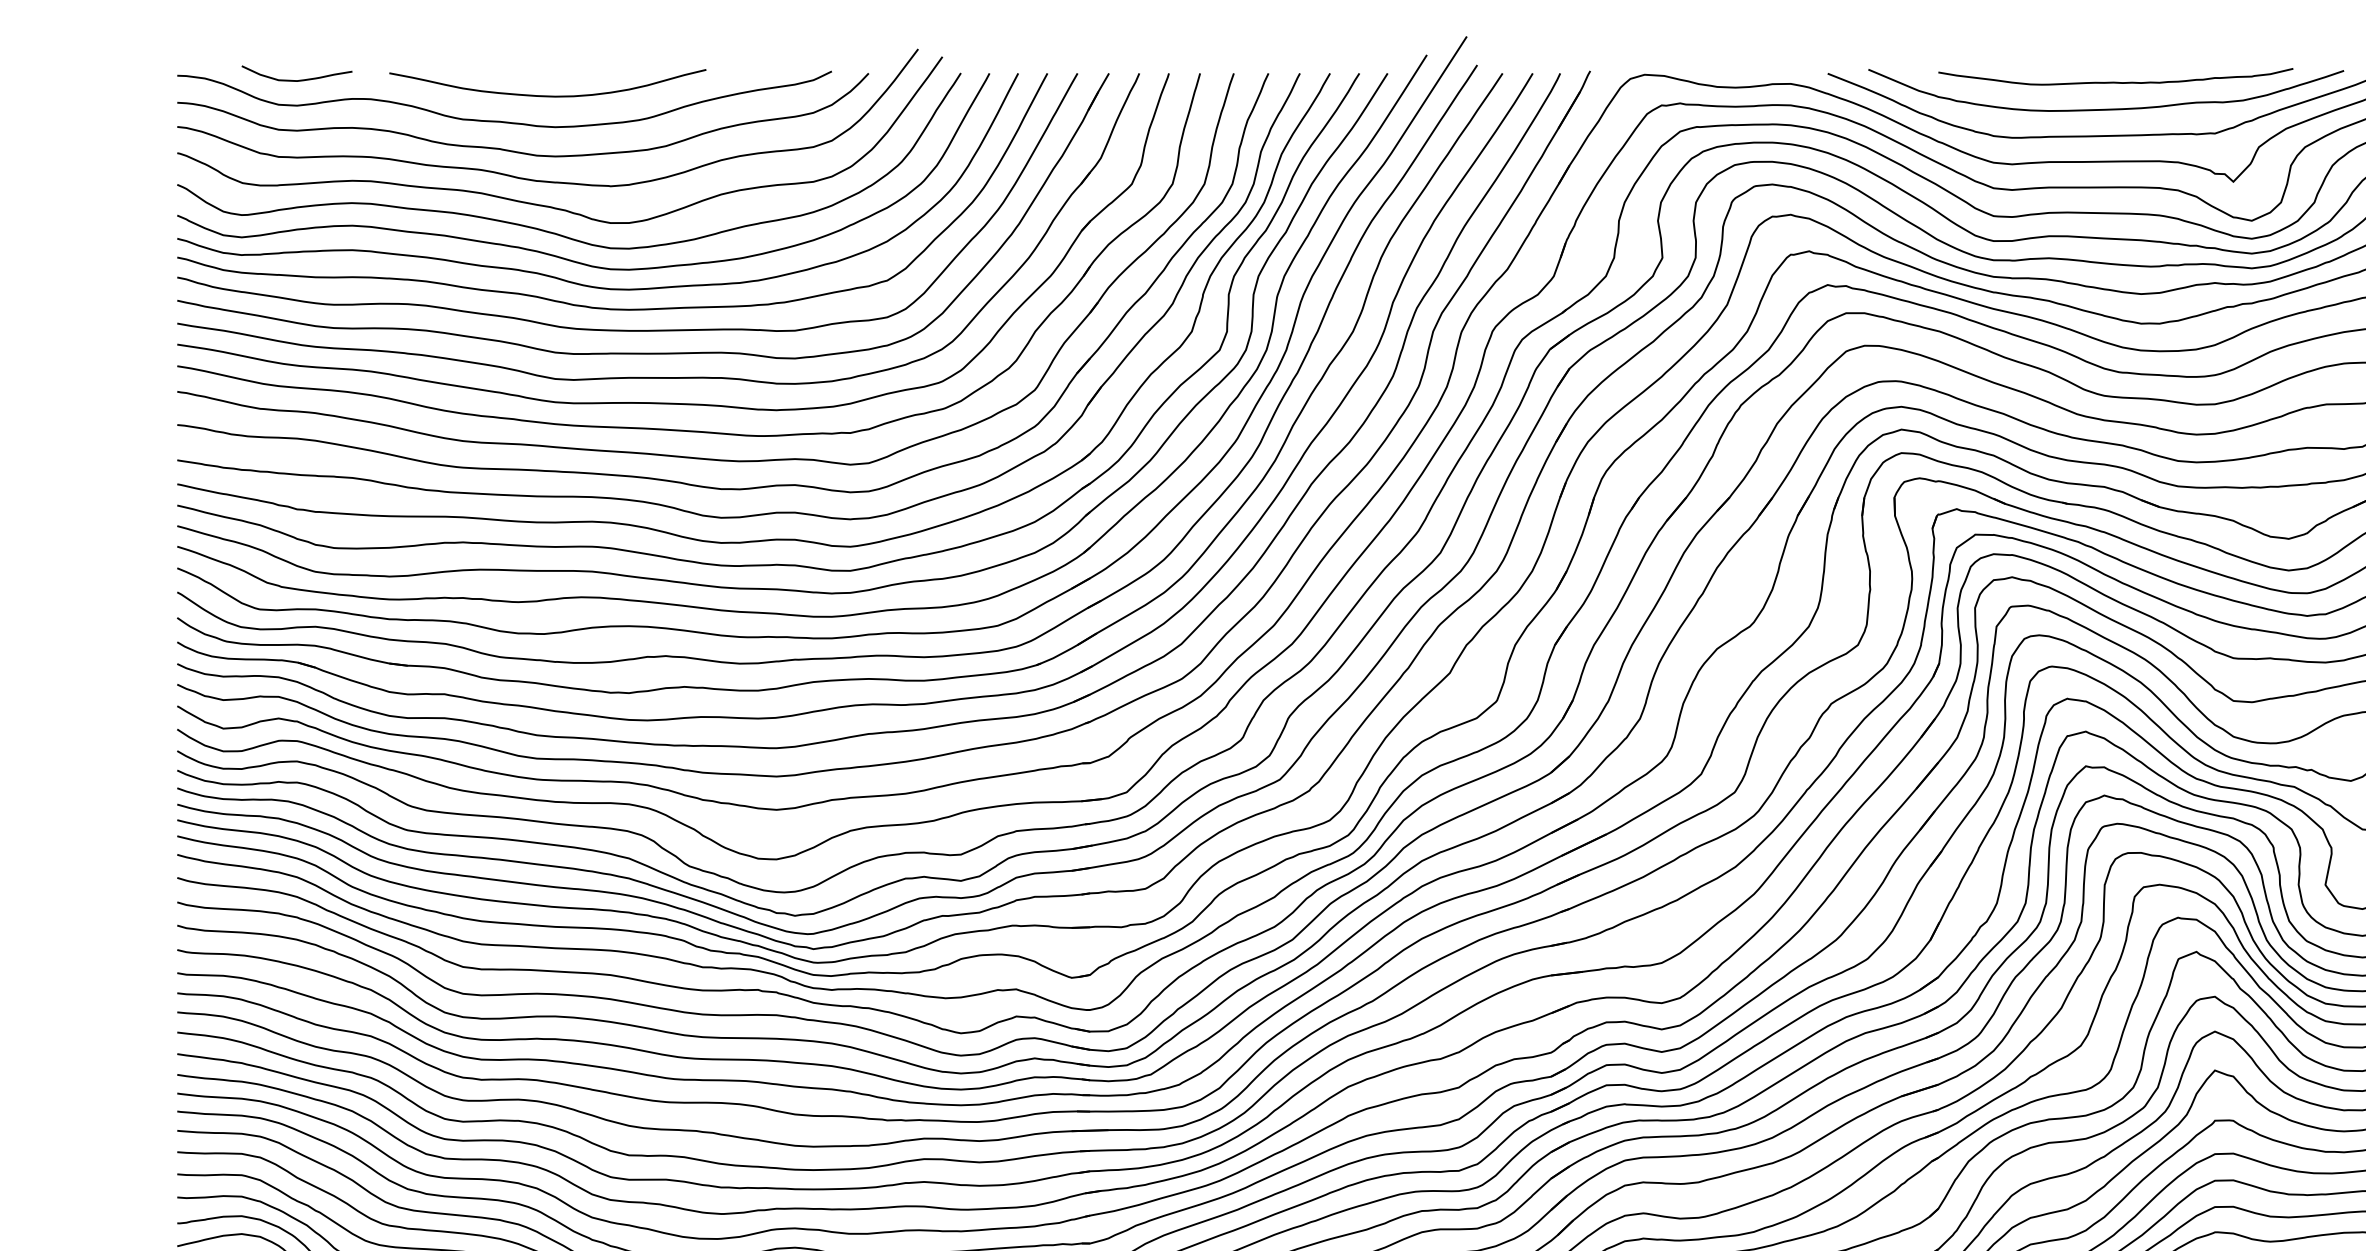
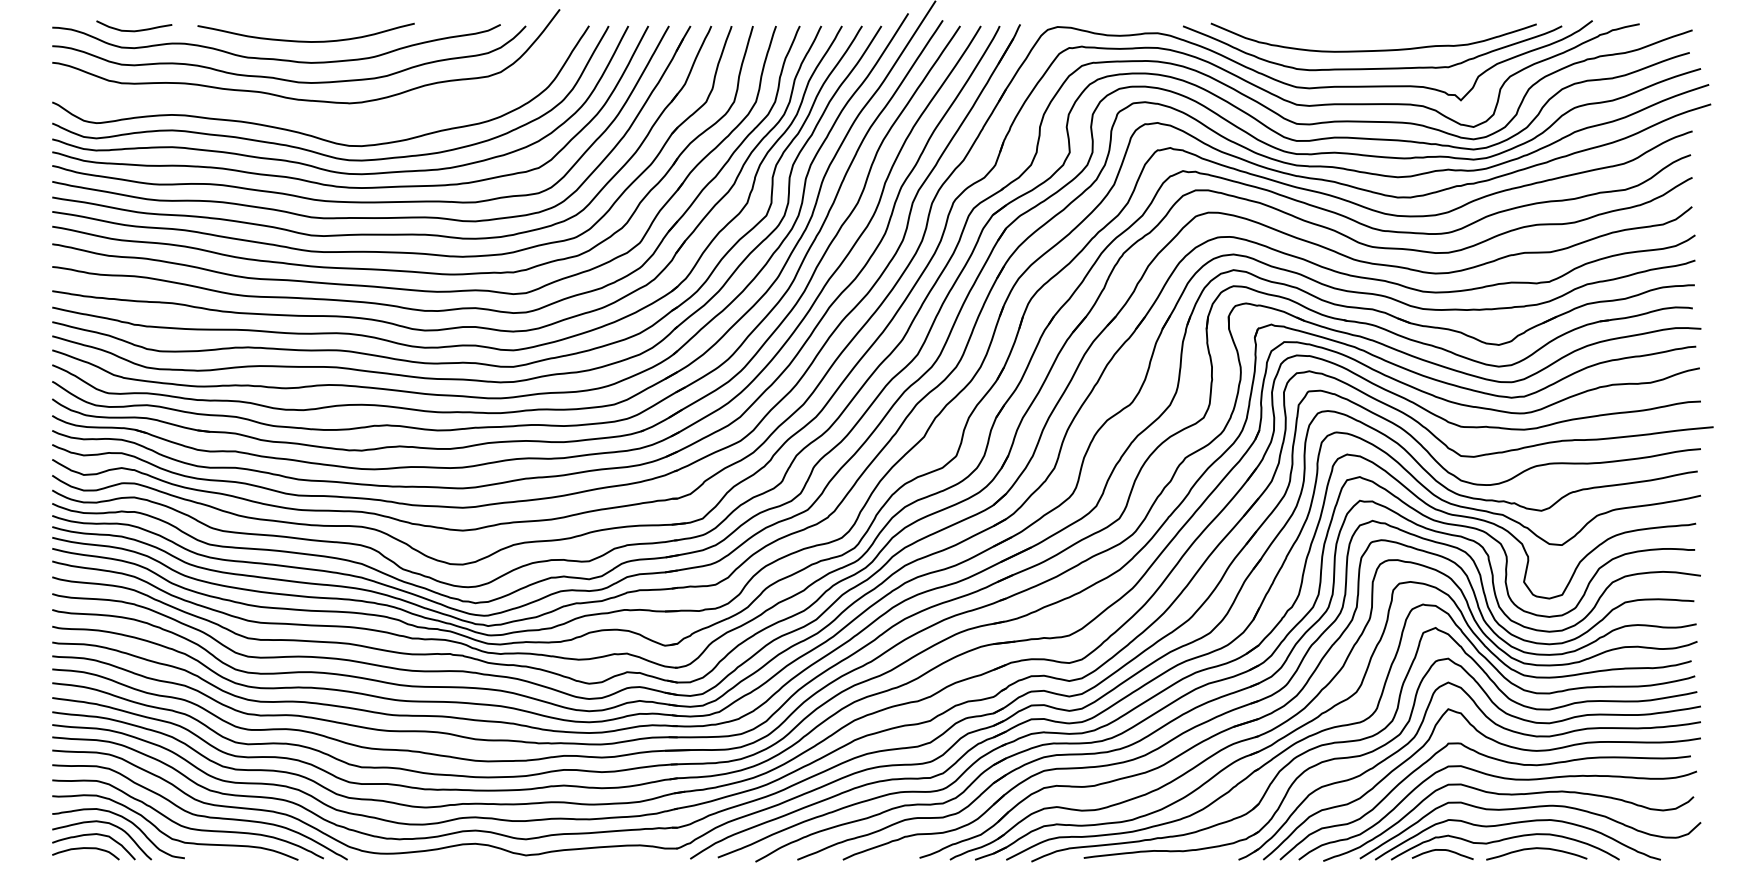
curve: (2115, 81) -> (1380, 31), removed
curve: (551, 205) -> (308, 116), removed

